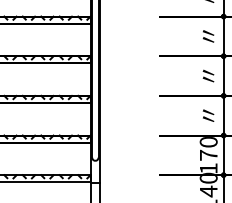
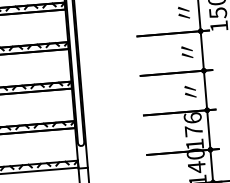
text: (208, 142) -> (192, 118), 170 -> 176

